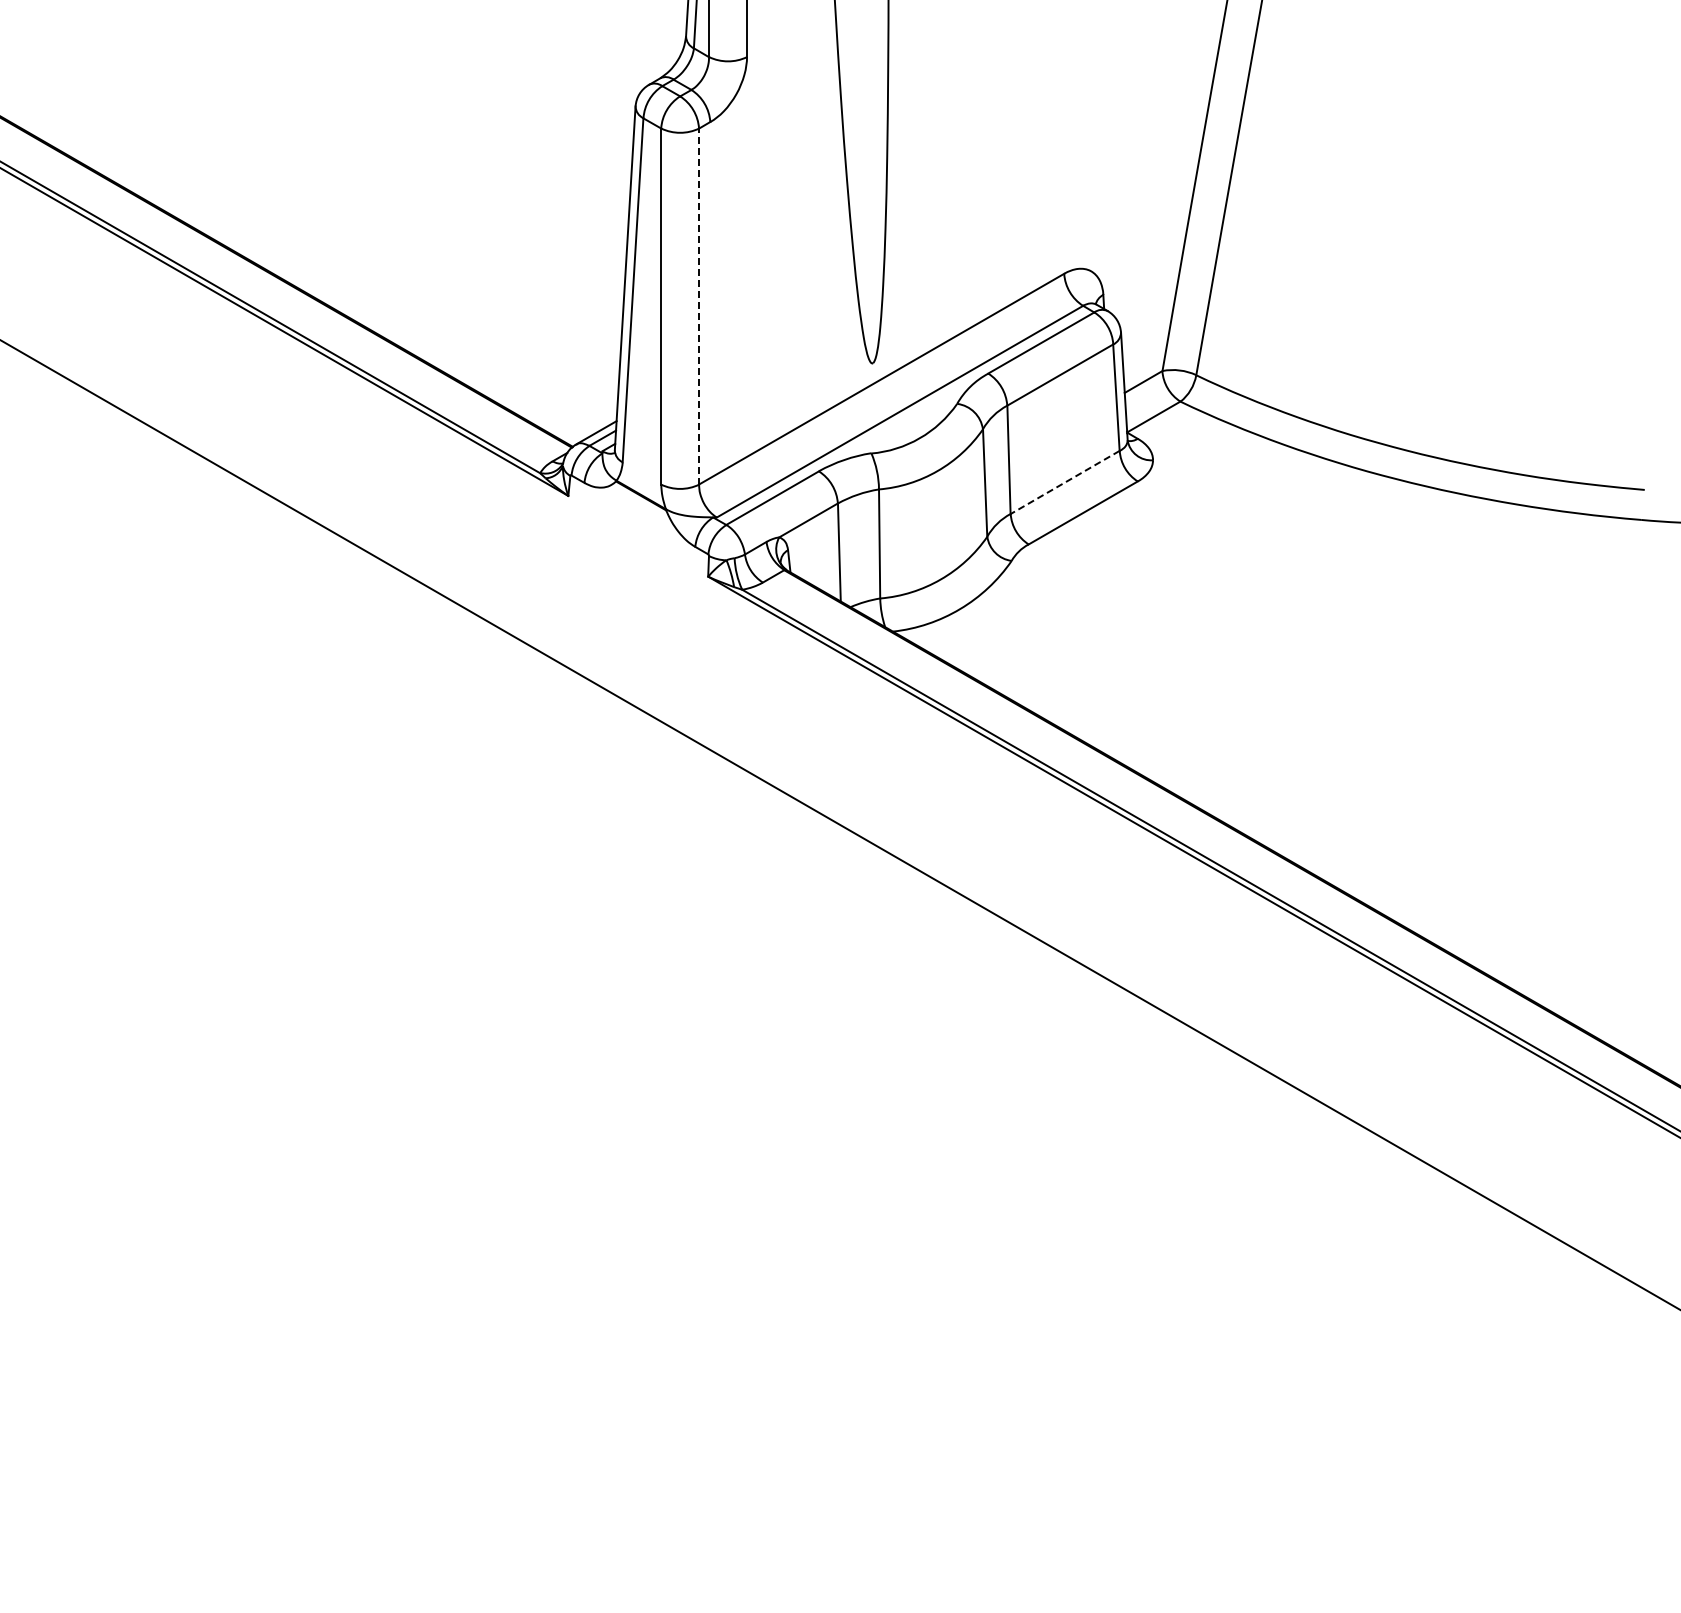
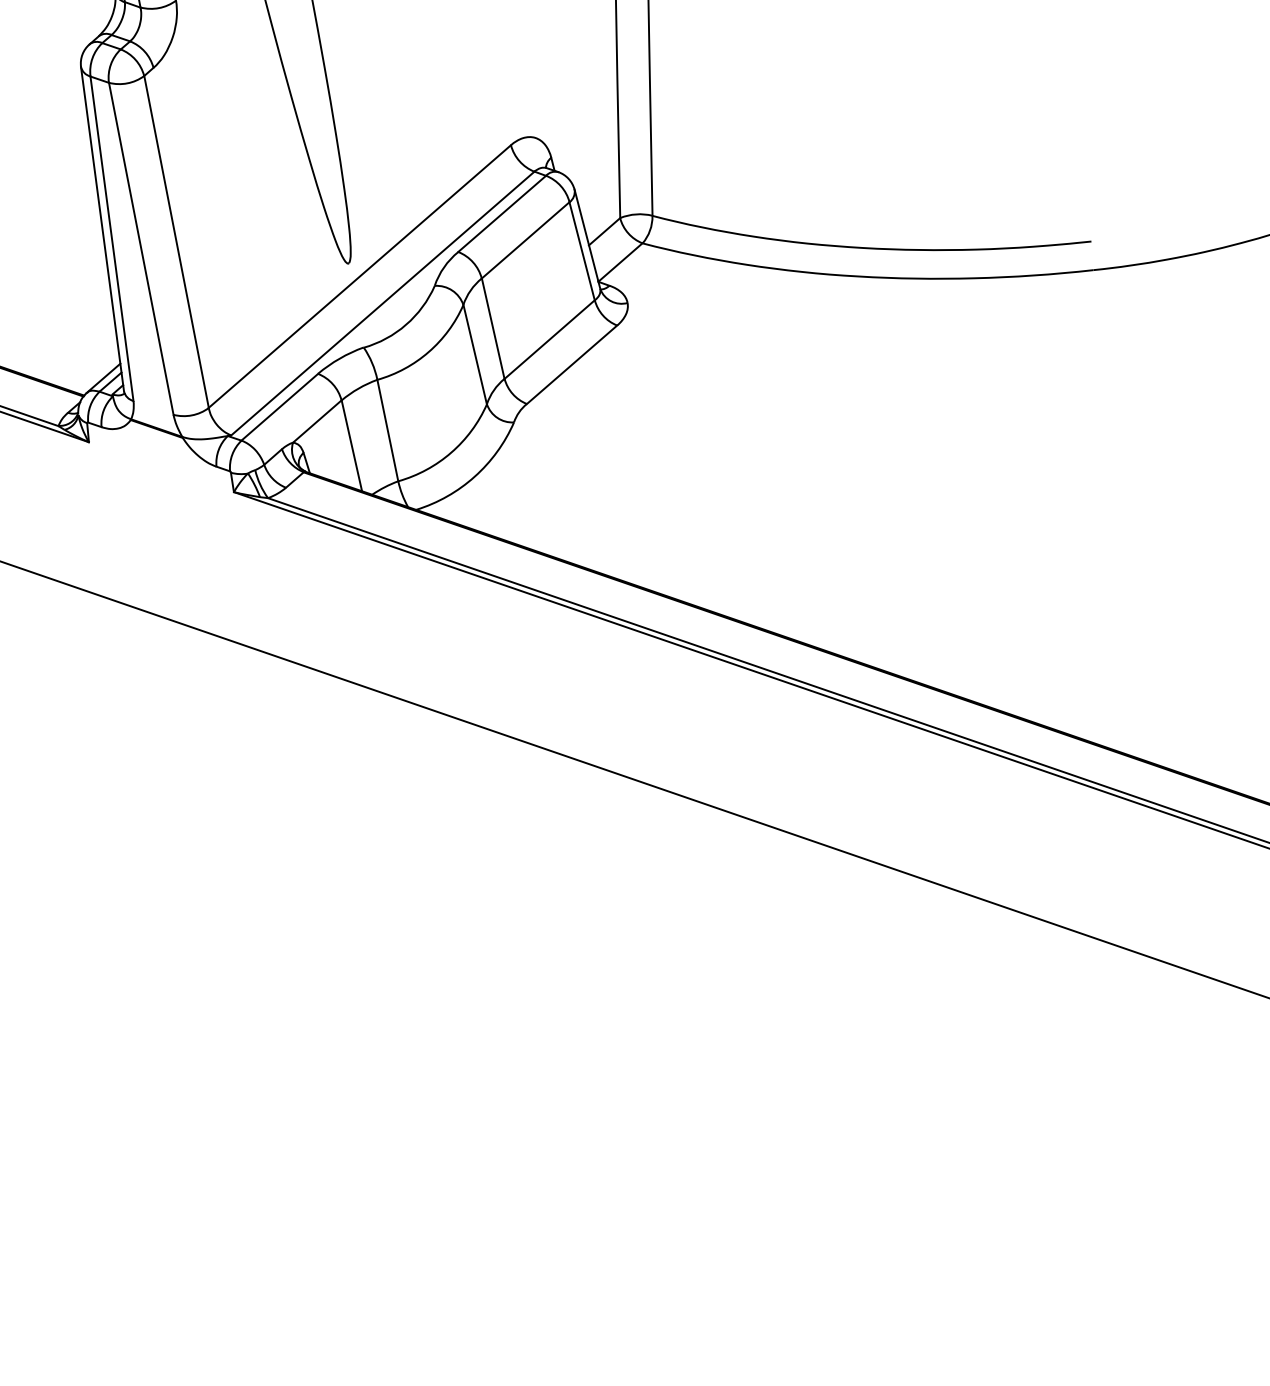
line: (699, 306) -> (176, 241), dashed -> solid
line: (1064, 482) -> (549, 339), dashed -> solid

